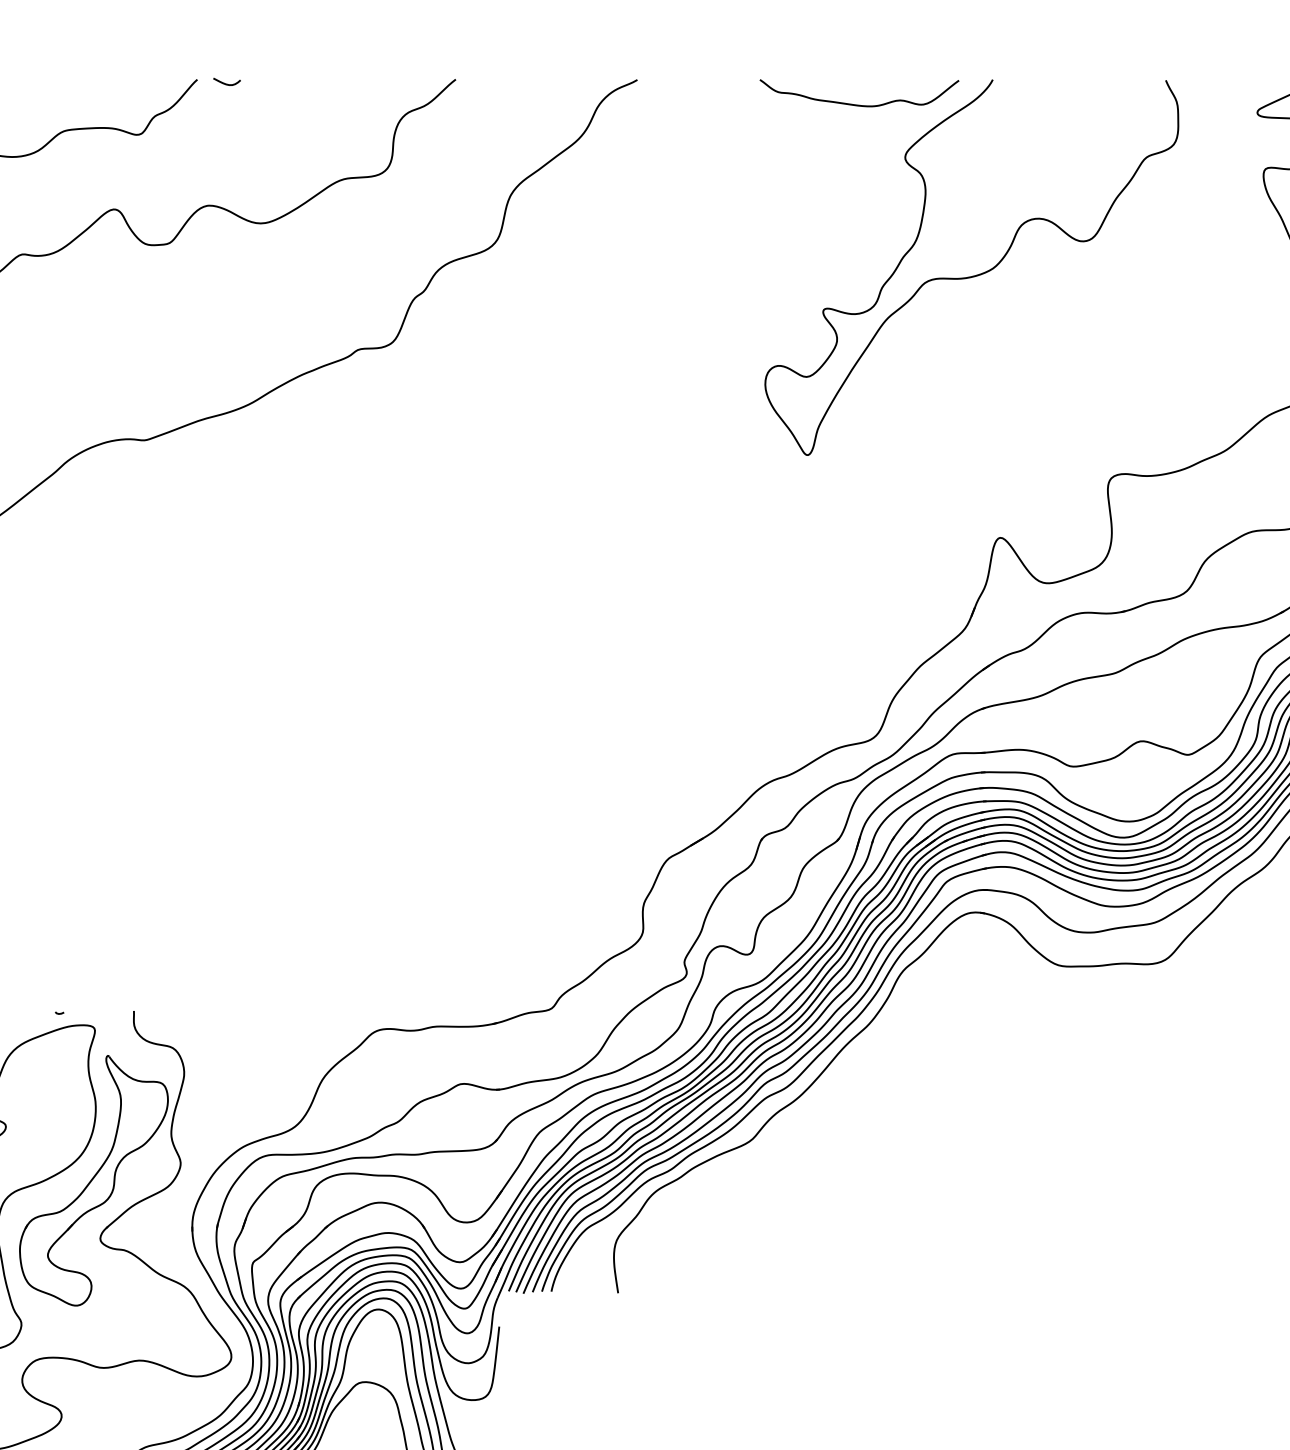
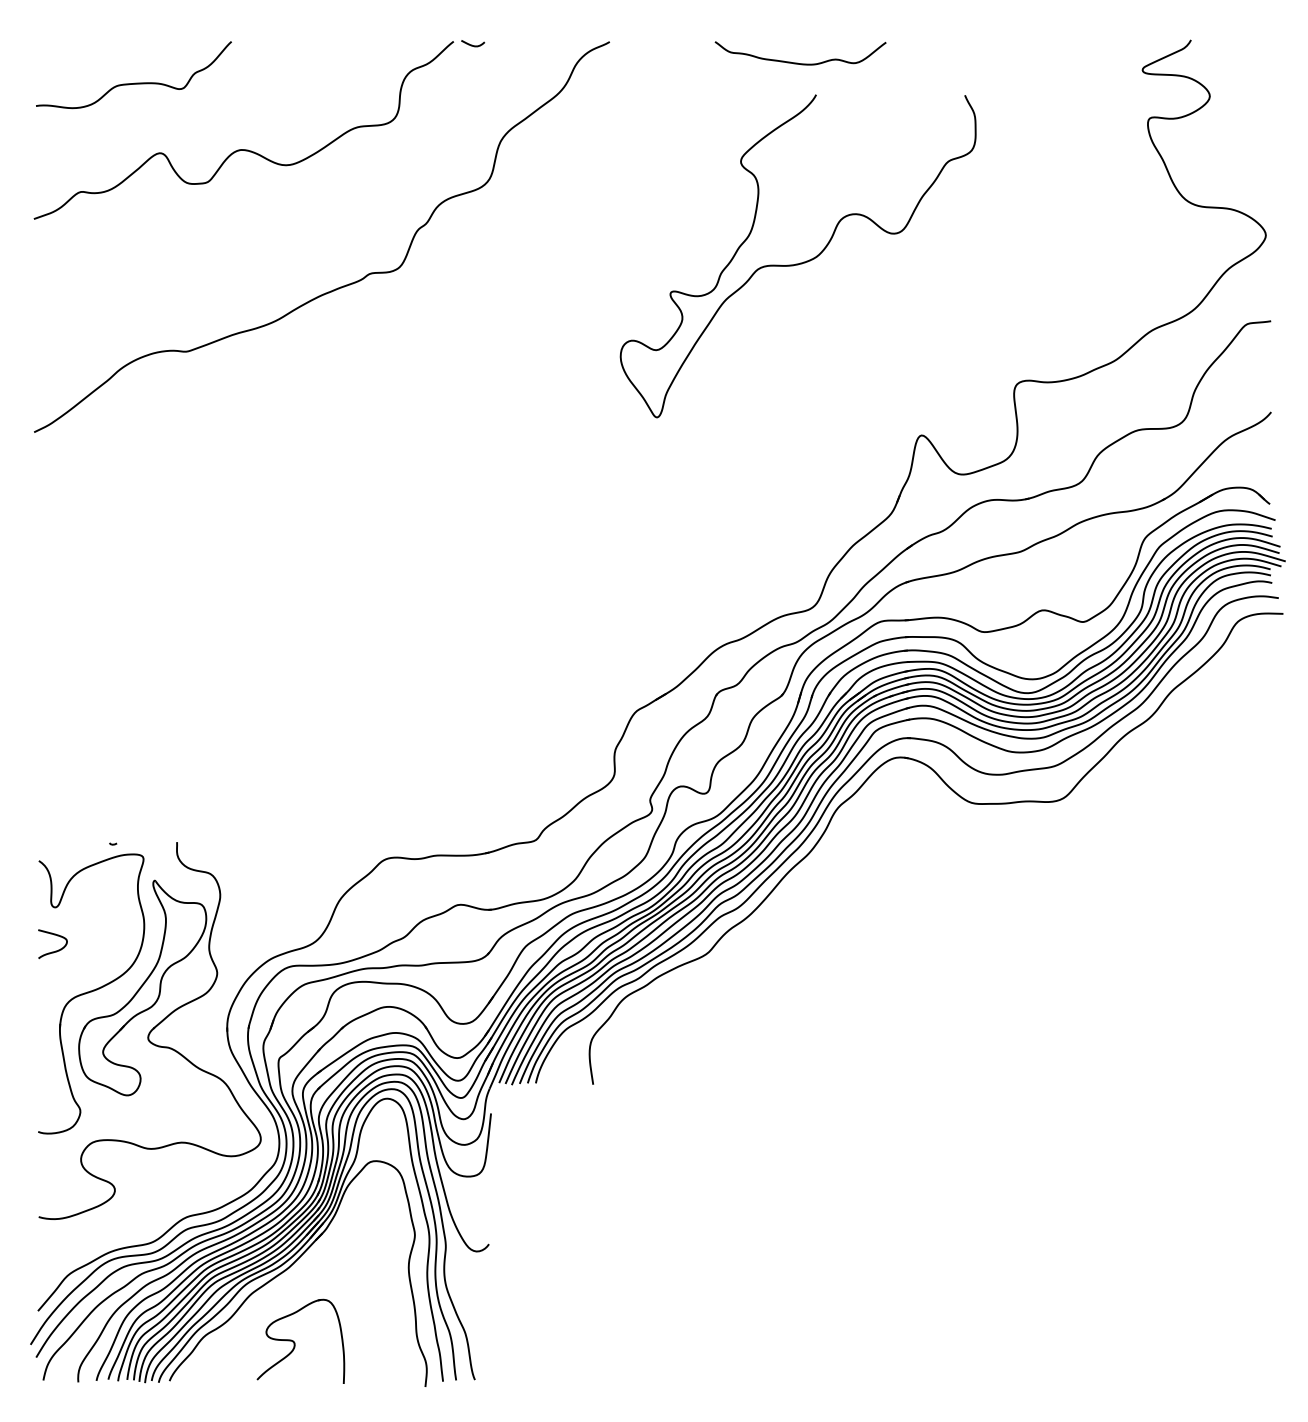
curve: (226, 82) -> (472, 44), moved
curve: (974, 274) -> (800, 262), moved

